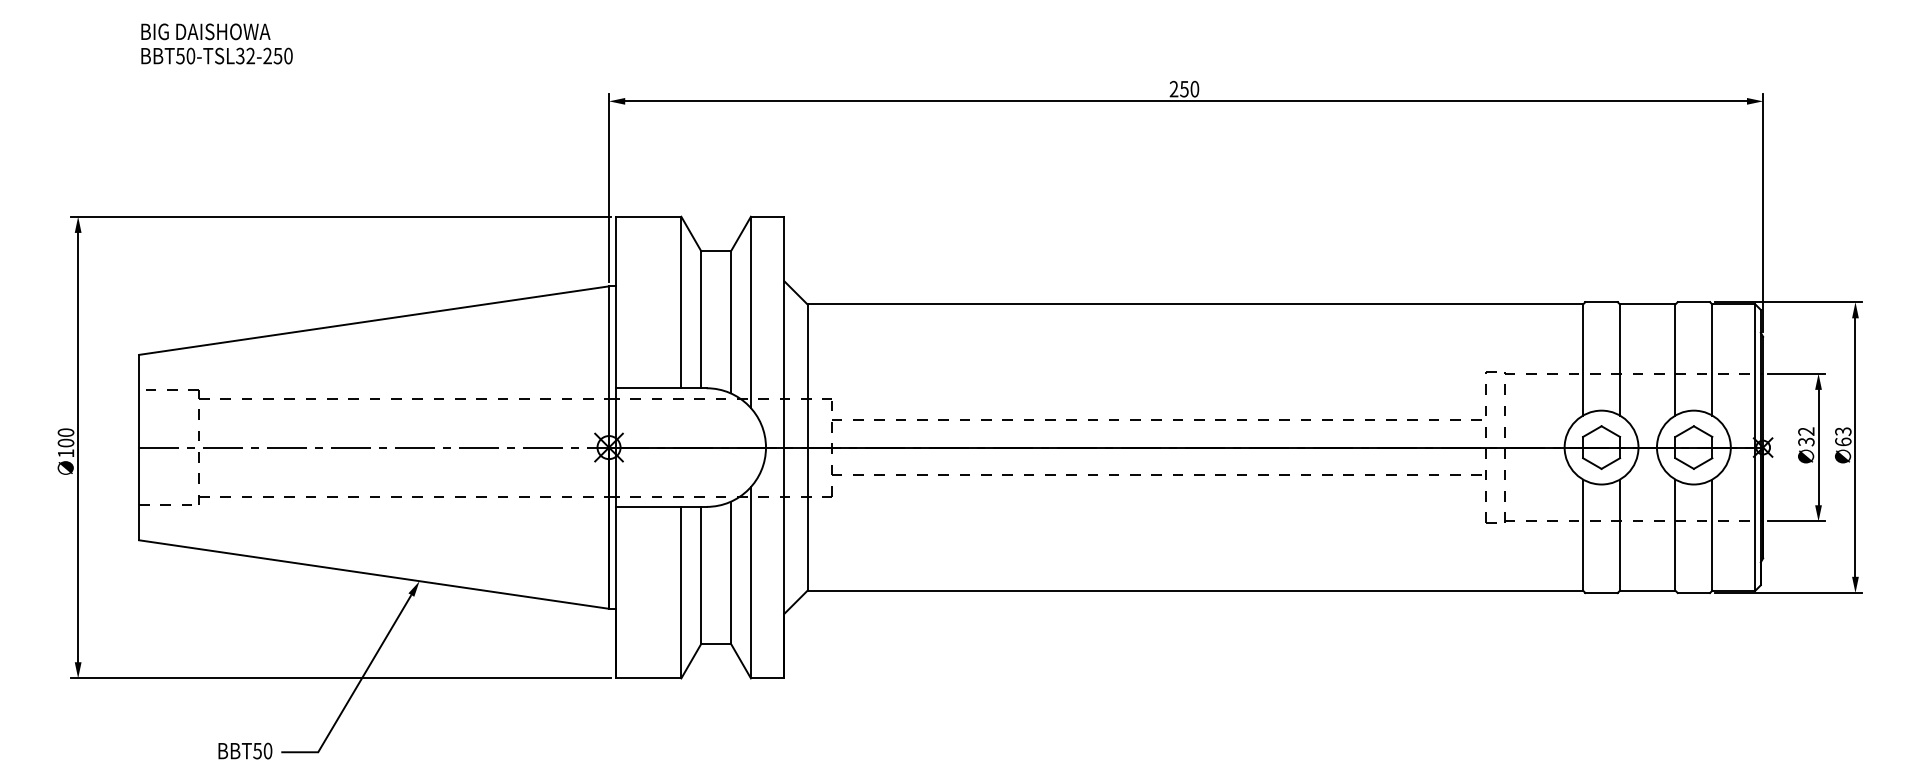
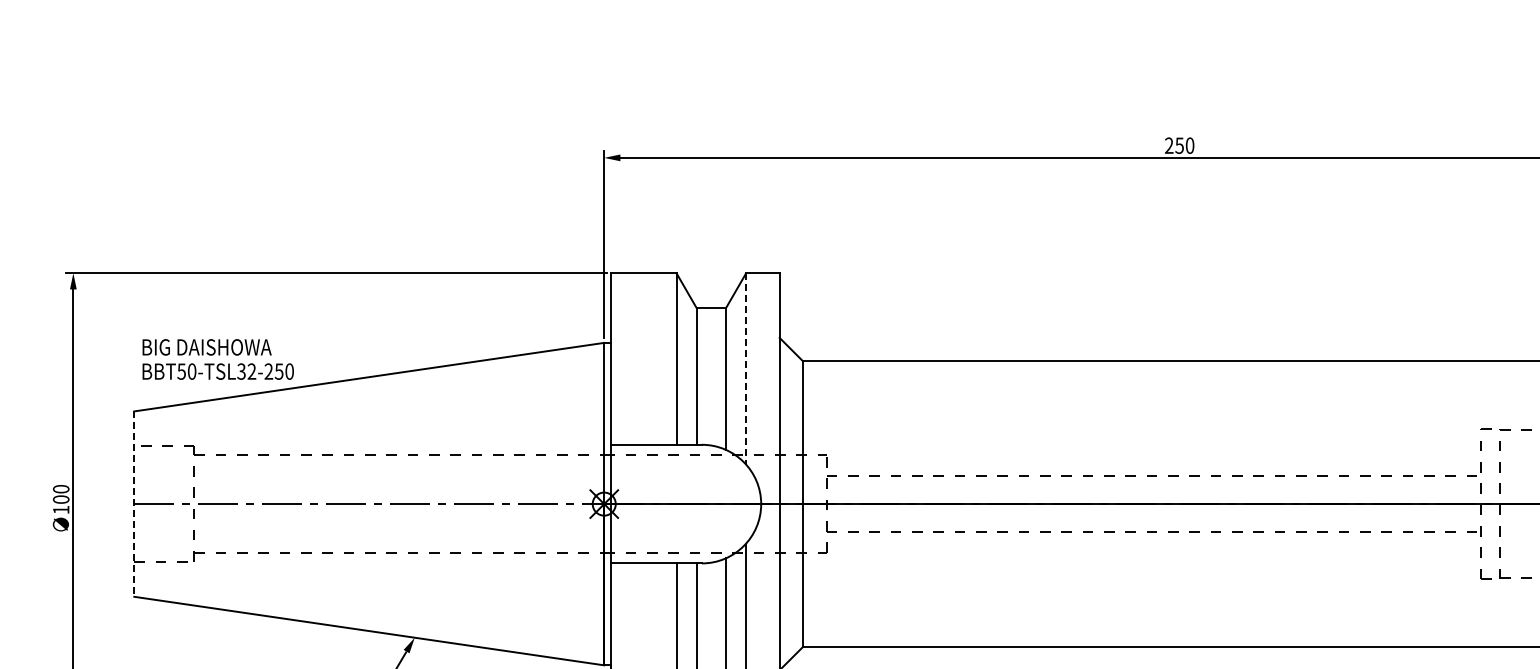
text: (216, 43) -> (217, 359), moved
line: (750, 312) -> (745, 369), solid -> dashed
line: (139, 447) -> (134, 504), solid -> dashed

